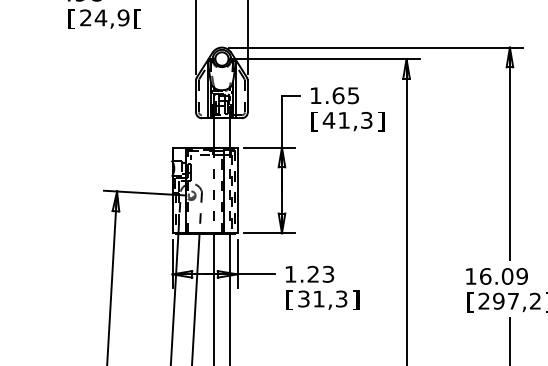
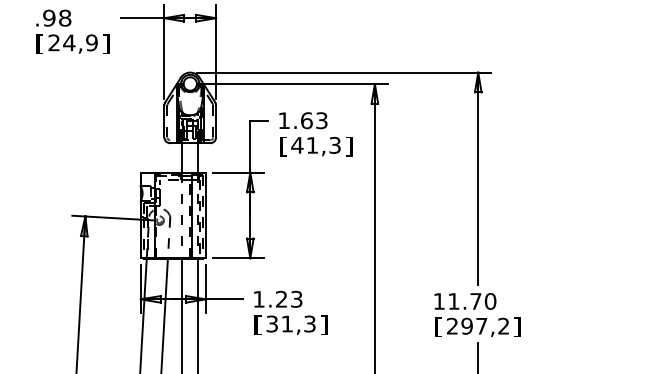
text: (137, 18) -> (105, 43), [ -> ]
text: (353, 95) -> (321, 120), 1.65 -> 1.63
text: (504, 276) -> (472, 301), 16.09 -> 11.70

